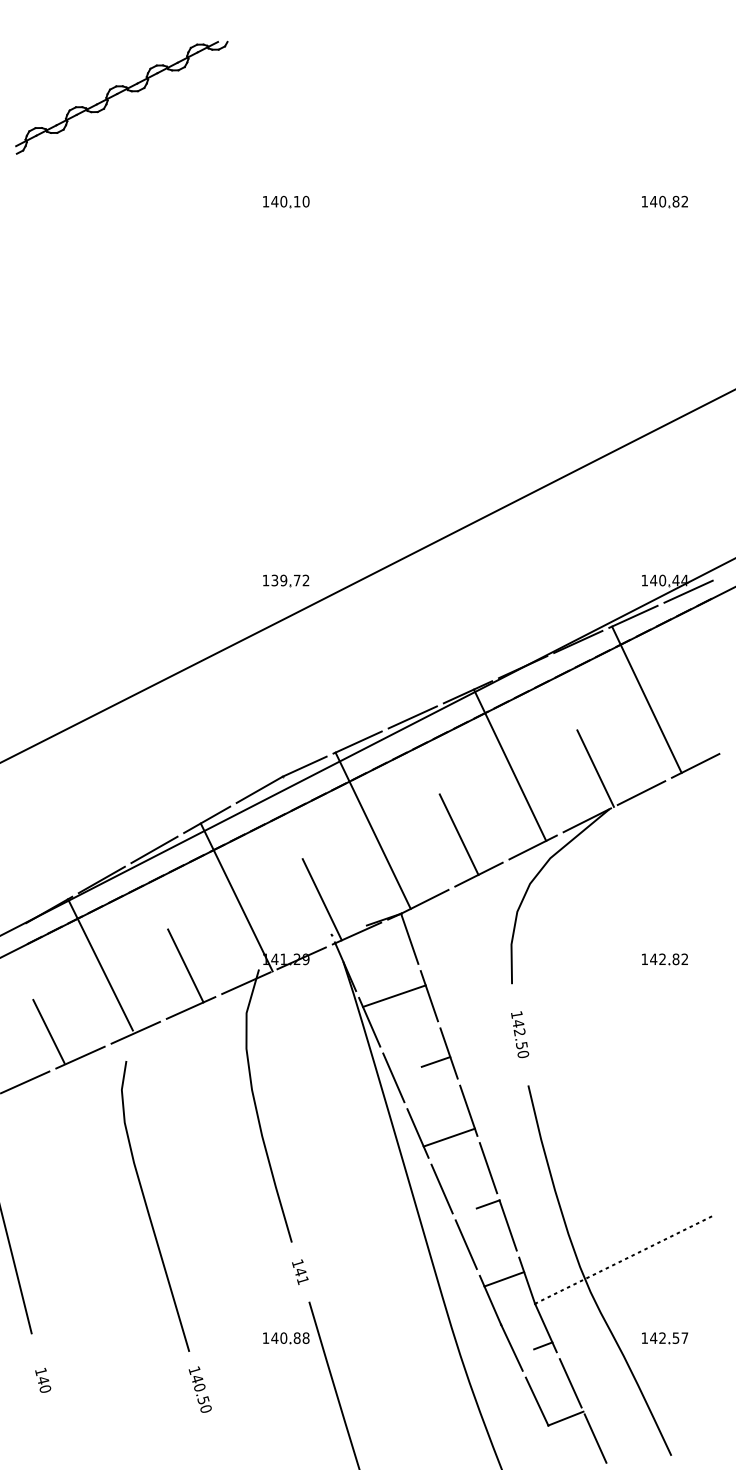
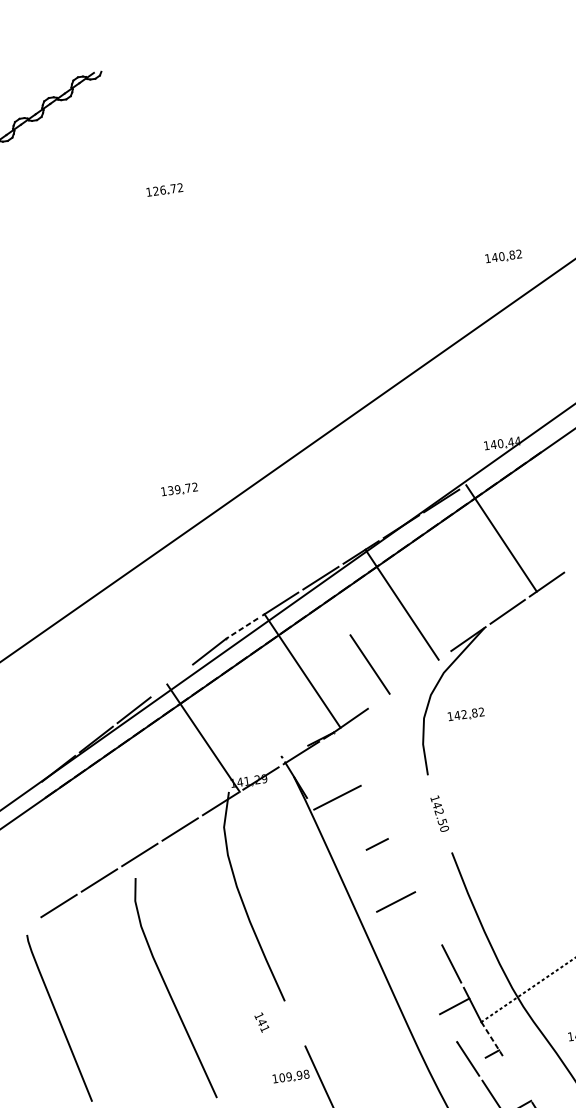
text: (290, 201) -> (168, 189), 140.10 -> 126.72
part: (664, 201) -> (503, 256), moved
part: (286, 580) -> (179, 489), moved
line: (688, 591) -> (522, 449), removed
line: (633, 616) -> (481, 474), removed
line: (304, 766) -> (241, 628), solid -> dashed
line: (595, 768) -> (469, 597), removed
line: (207, 819) -> (172, 680), removed
line: (532, 847) -> (428, 666), removed
line: (478, 874) -> (389, 693), removed
line: (321, 899) -> (269, 730), removed
line: (409, 938) -> (342, 751), removed
part: (664, 959) -> (465, 714), moved
line: (100, 964) -> (104, 805), removed
line: (185, 965) -> (171, 796), removed
line: (429, 996) -> (364, 794), removed
line: (369, 1021) -> (320, 820), removed
line: (48, 1031) -> (71, 863), removed
line: (448, 1053) -> (386, 836), removed
line: (393, 1077) -> (345, 861), removed
line: (468, 1110) -> (408, 878), removed
line: (417, 1133) -> (370, 902), removed
line: (488, 1168) -> (430, 921), removed
line: (441, 1188) -> (395, 942), removed
line: (487, 1204) -> (433, 949), removed
line: (465, 1244) -> (420, 983), removed
text: (300, 1271) -> (262, 1022), moved
line: (490, 1299) -> (446, 1023), removed
line: (545, 1327) -> (492, 1039), solid -> dashed
text: (285, 1337) -> (290, 1076), 140.88 -> 109.98
line: (570, 1383) -> (517, 1080), removed

